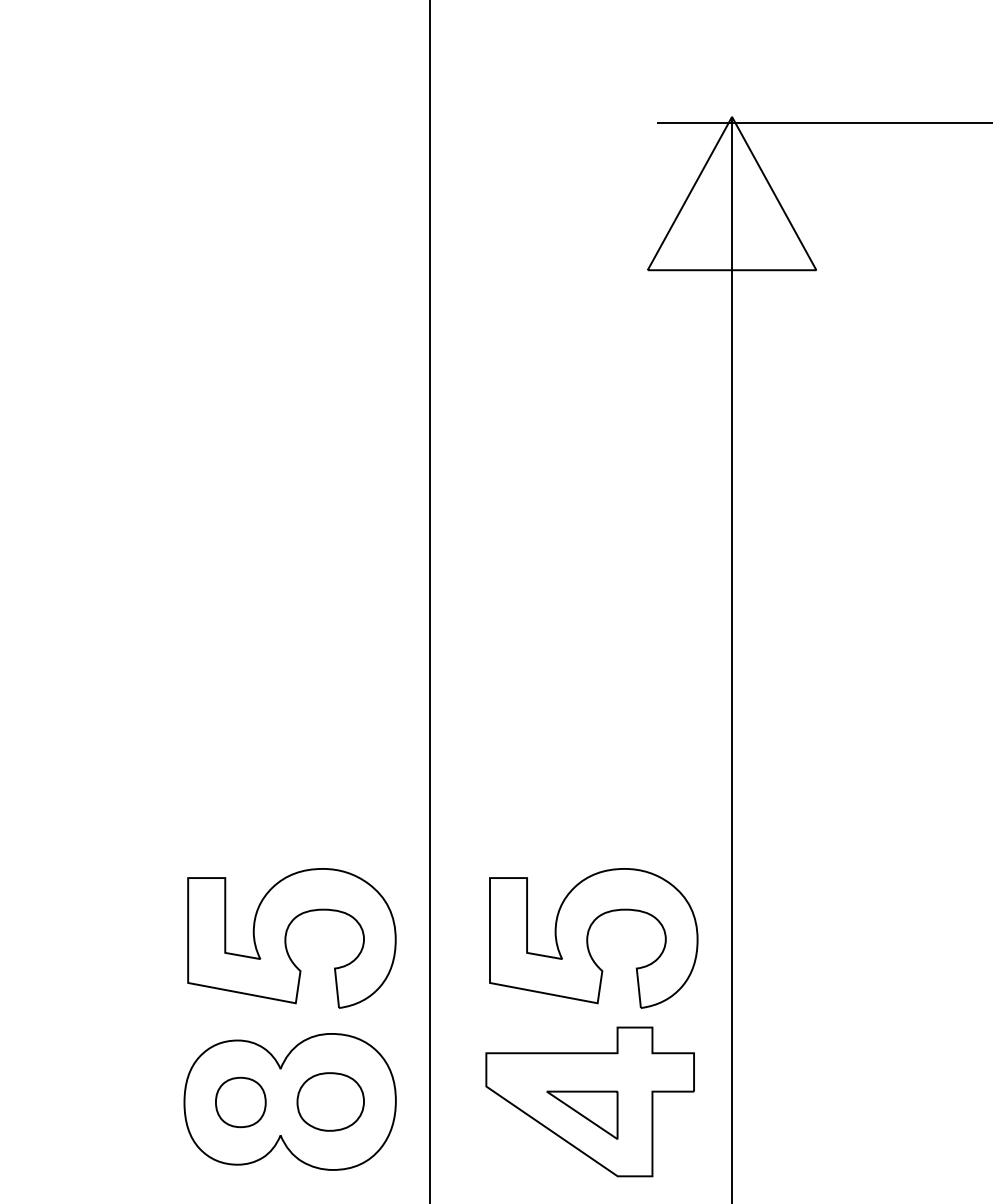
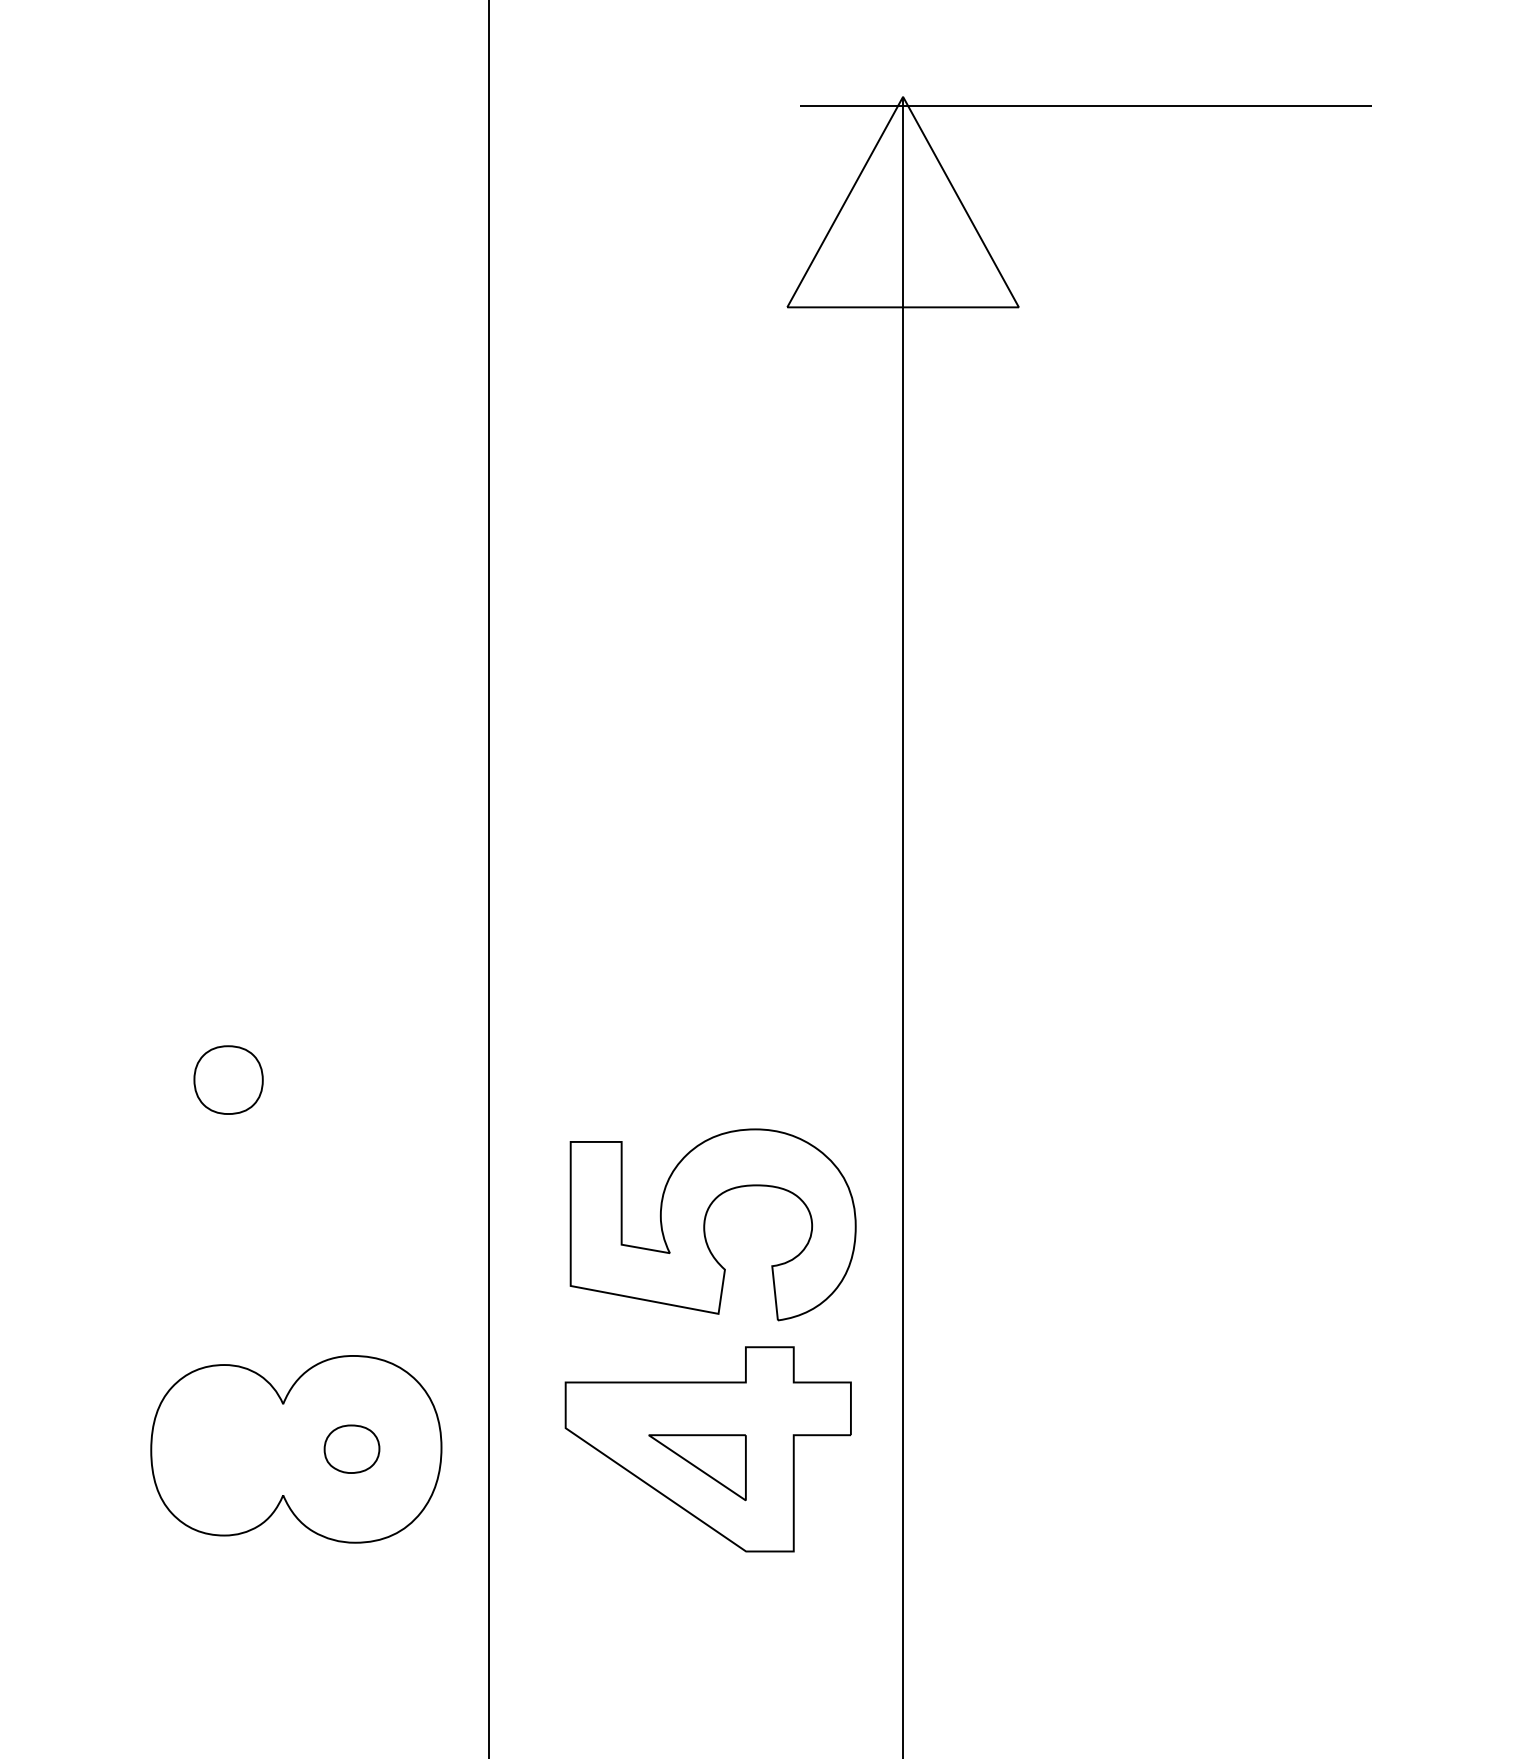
part: (285, 938) -> (290, 1224), removed
part: (330, 1101) -> (351, 1448), size x0.6
part: (240, 1102) -> (228, 1079), moved

